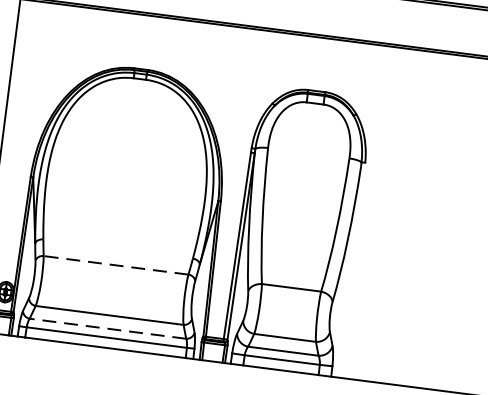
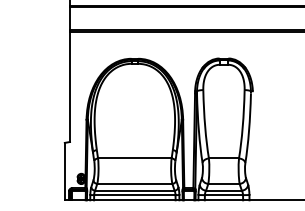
line: (115, 265) -> (134, 158), dashed -> solid
line: (107, 328) -> (134, 190), dashed -> solid

